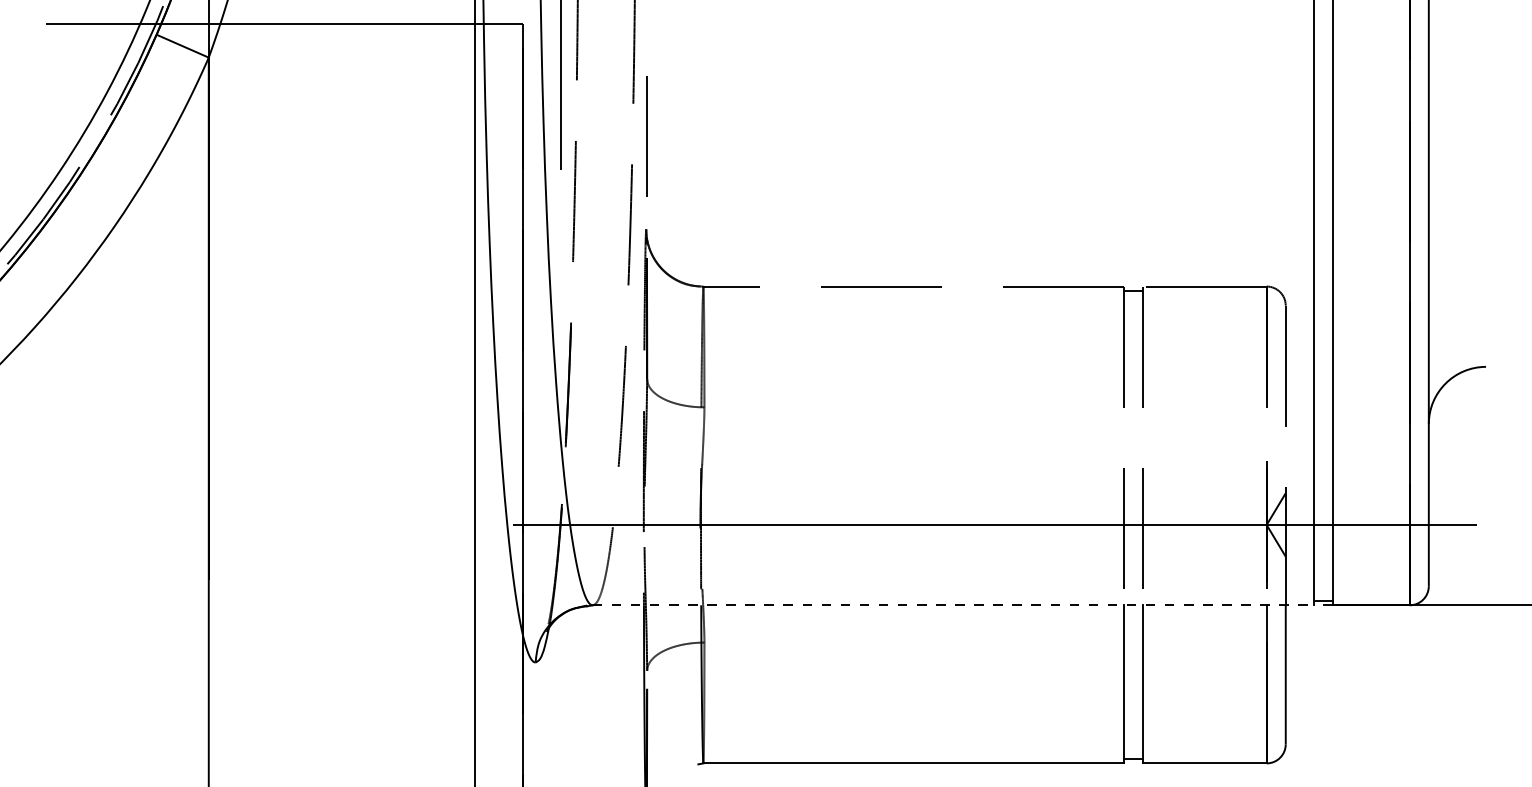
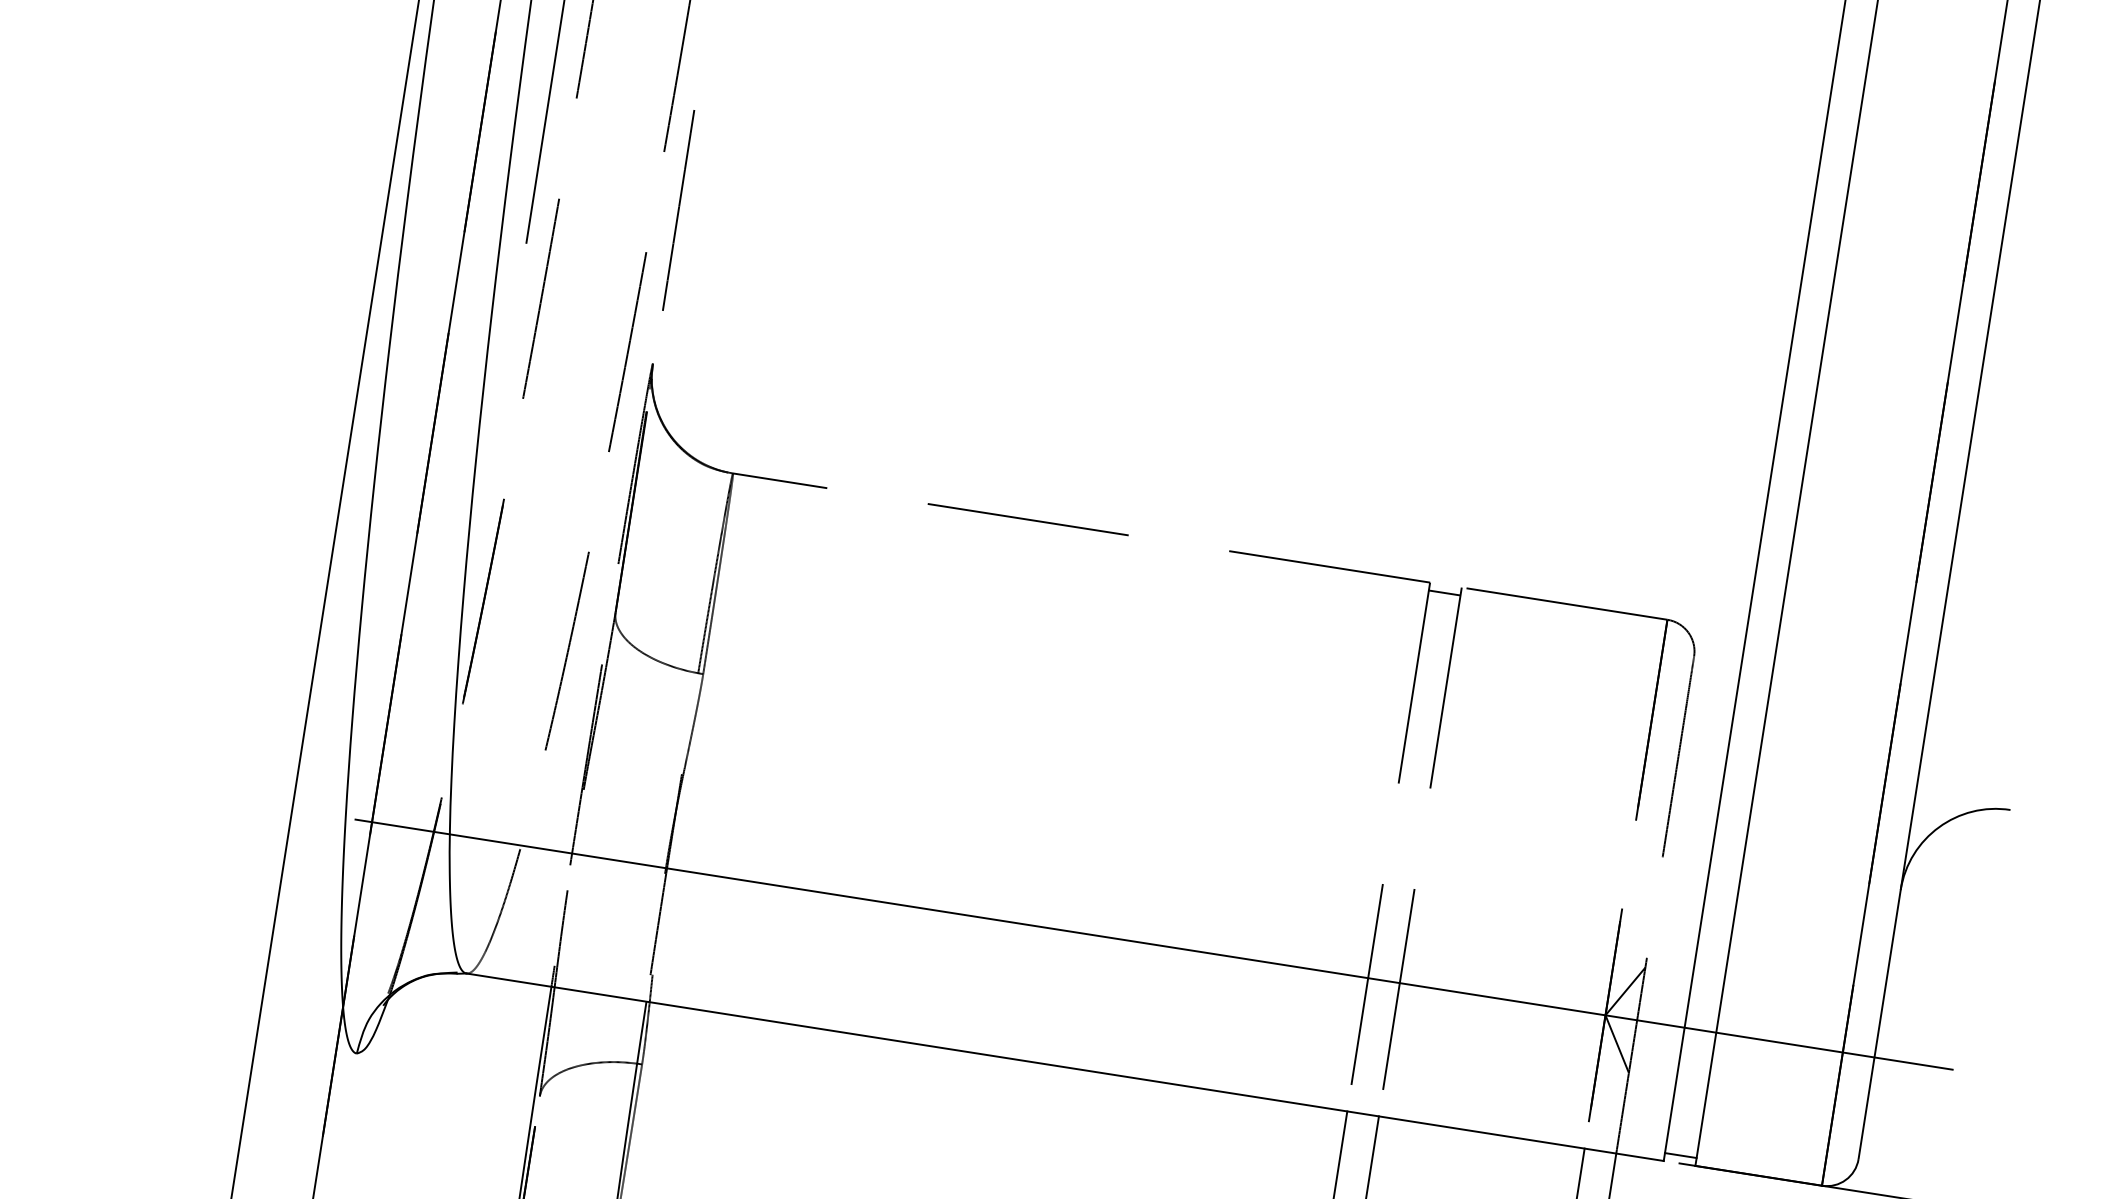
line: (953, 605) -> (1064, 1067), dashed -> solid

